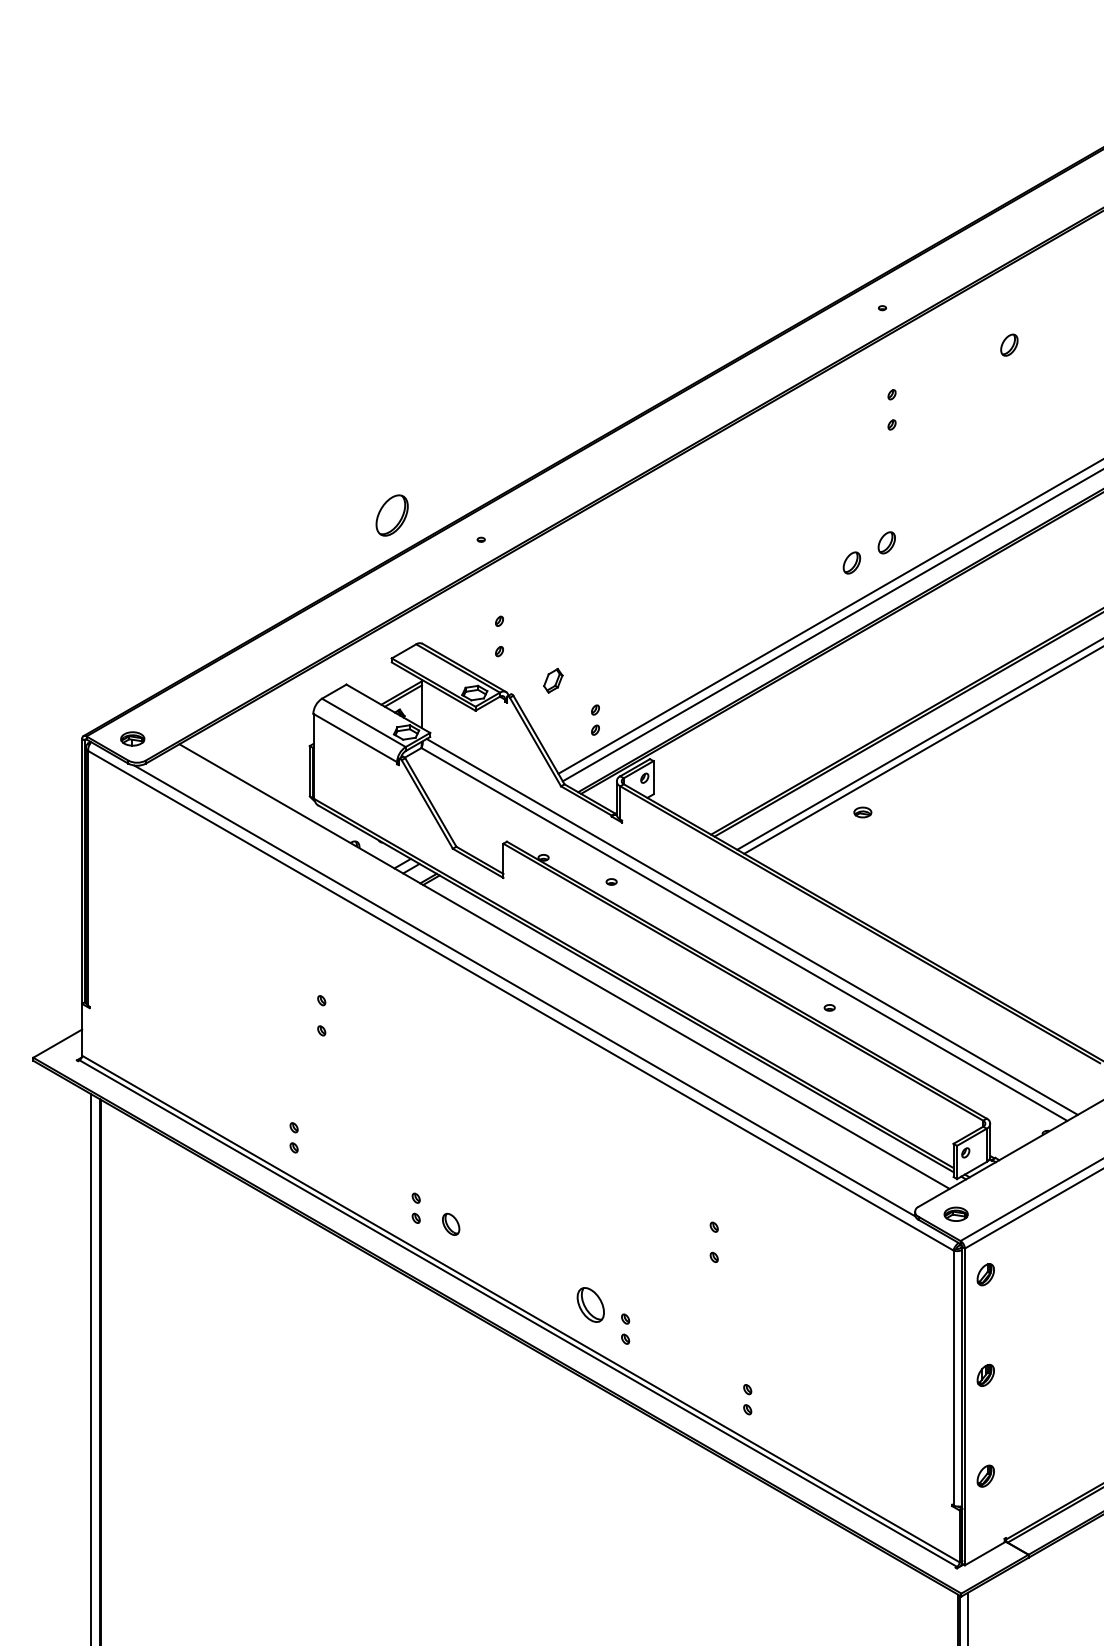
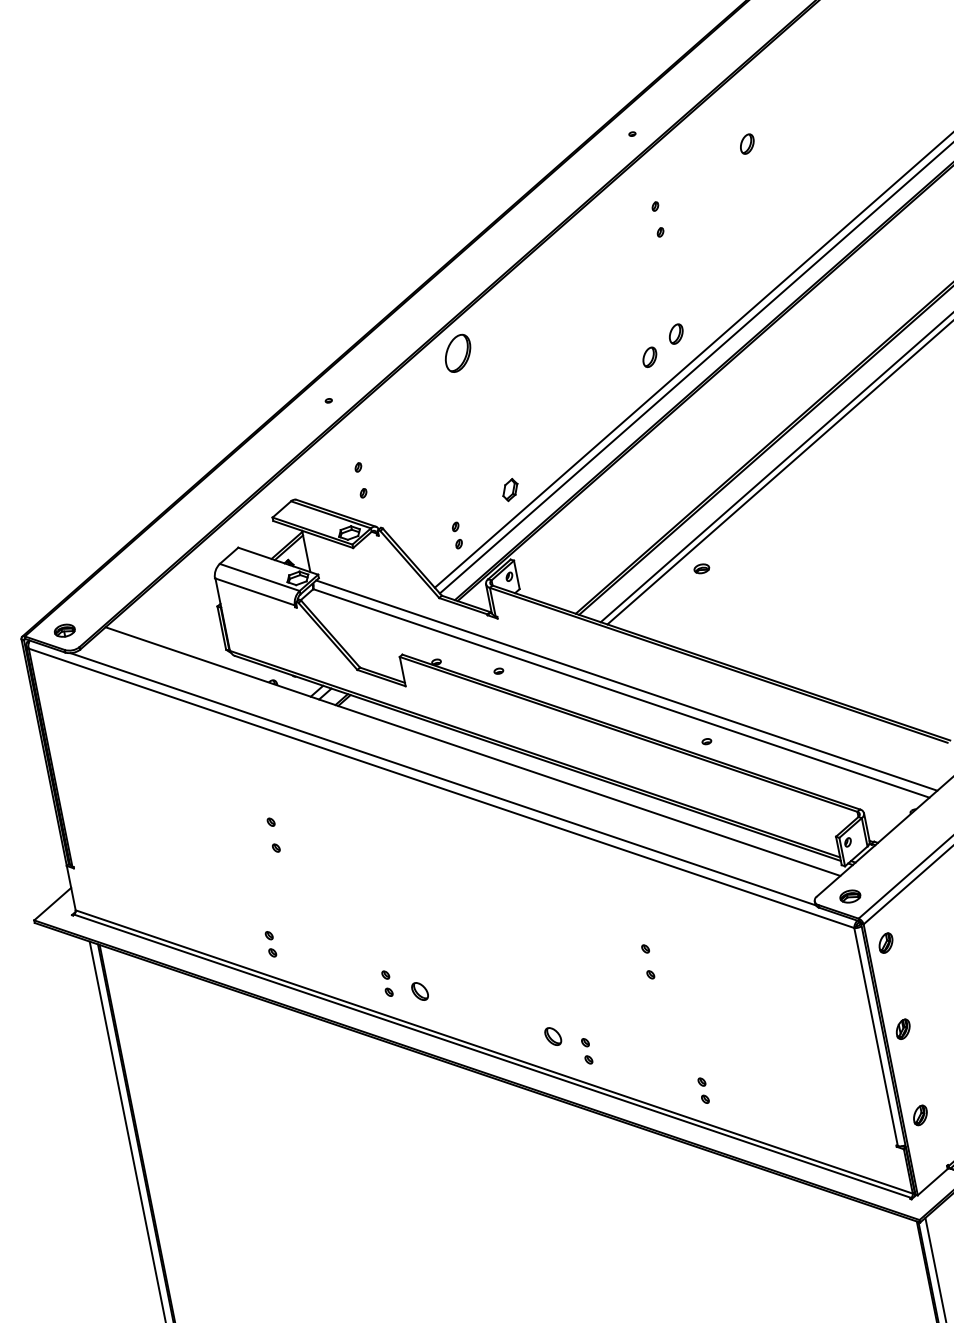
part: (391, 515) -> (457, 353), moved
part: (553, 680) -> (510, 489), moved
part: (590, 1304) -> (552, 1036), size x0.62

